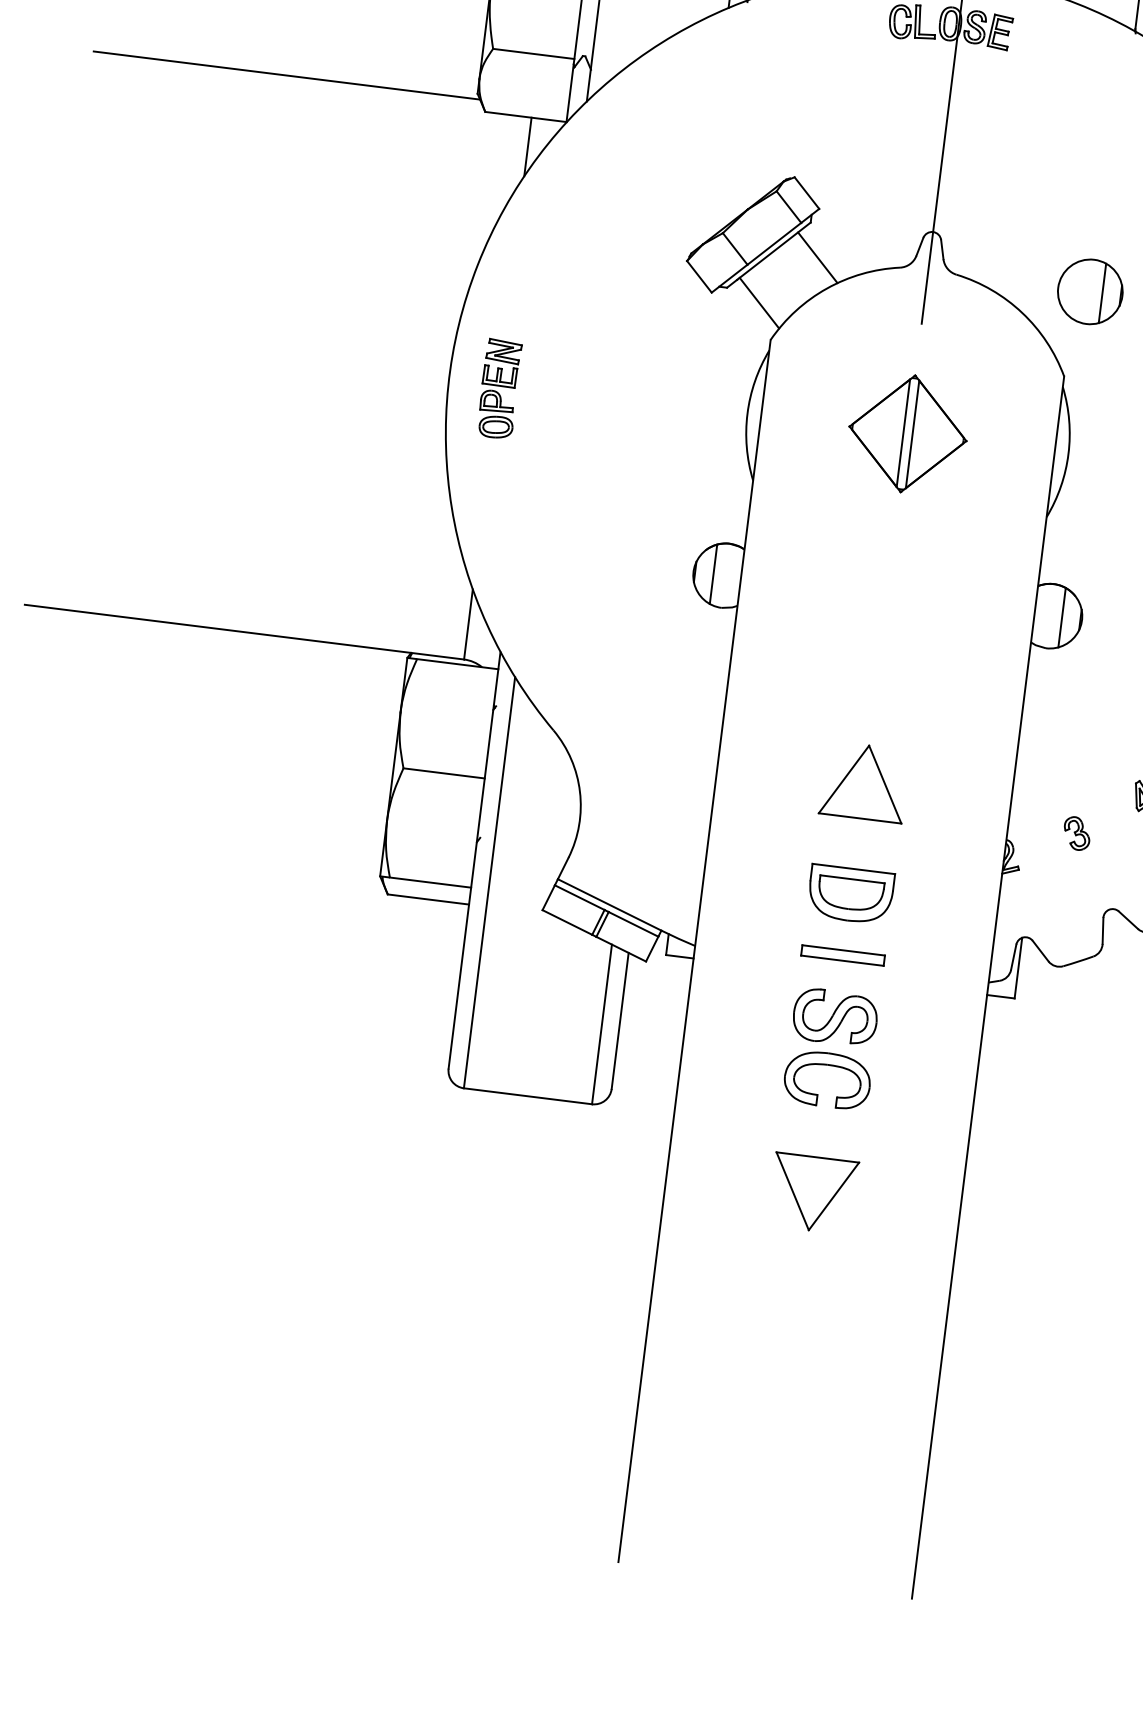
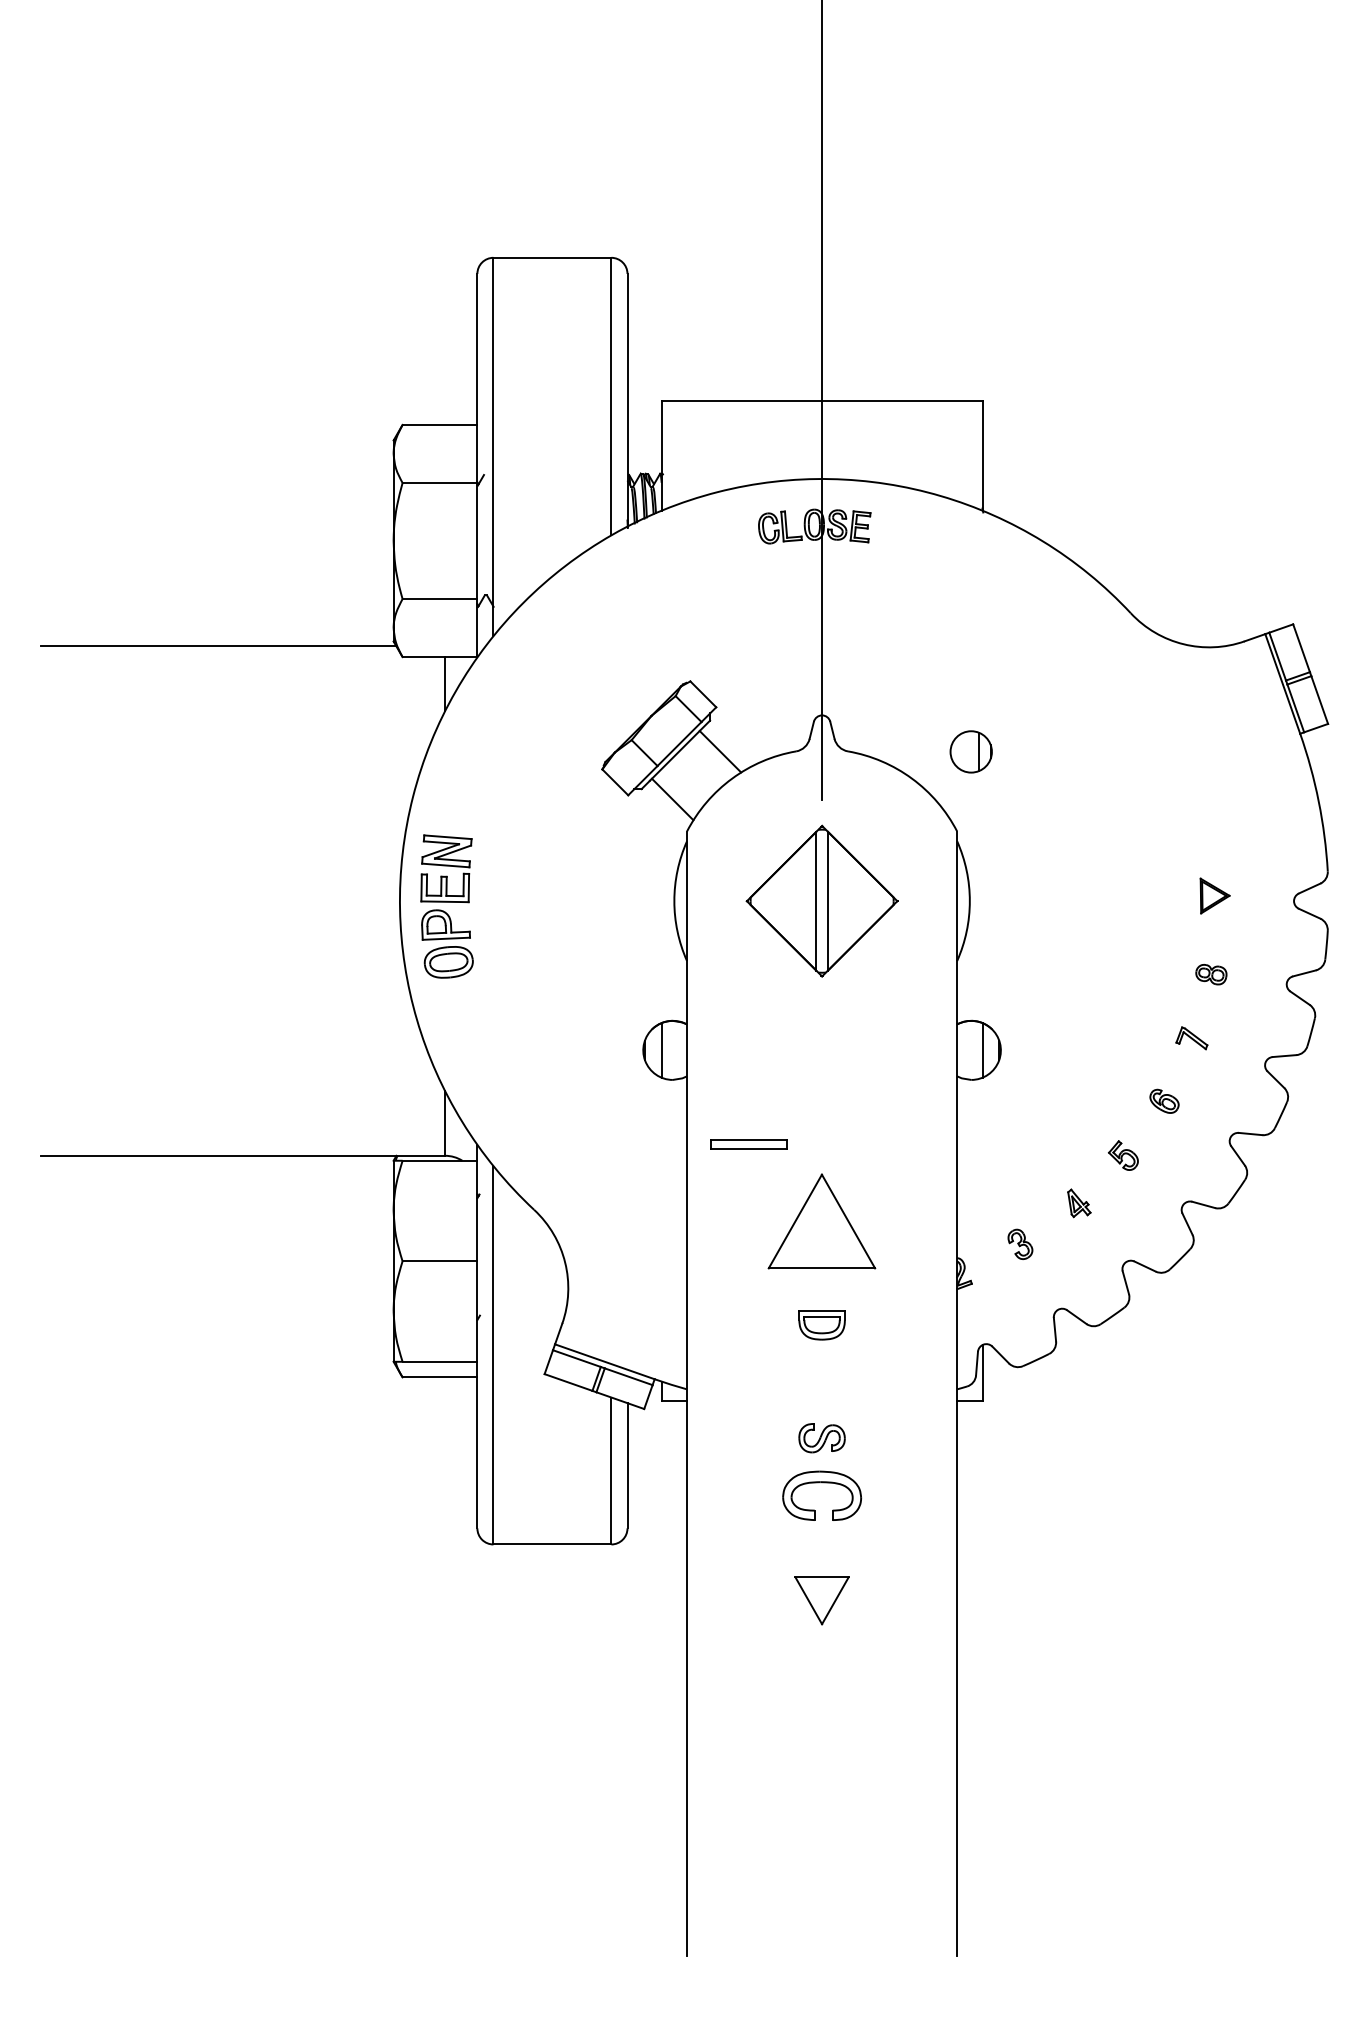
part: (1089, 291) -> (970, 751), size x0.7
part: (499, 388) -> (446, 906), size x1.6
part: (907, 433) -> (821, 900), size x1.4
part: (865, 781) -> (822, 1221), size x1.4
part: (849, 894) -> (821, 1325), size x0.6
part: (842, 955) -> (748, 1144), moved
part: (834, 1016) -> (821, 1437), size x0.6
part: (812, 1193) -> (821, 1600), size x0.7

